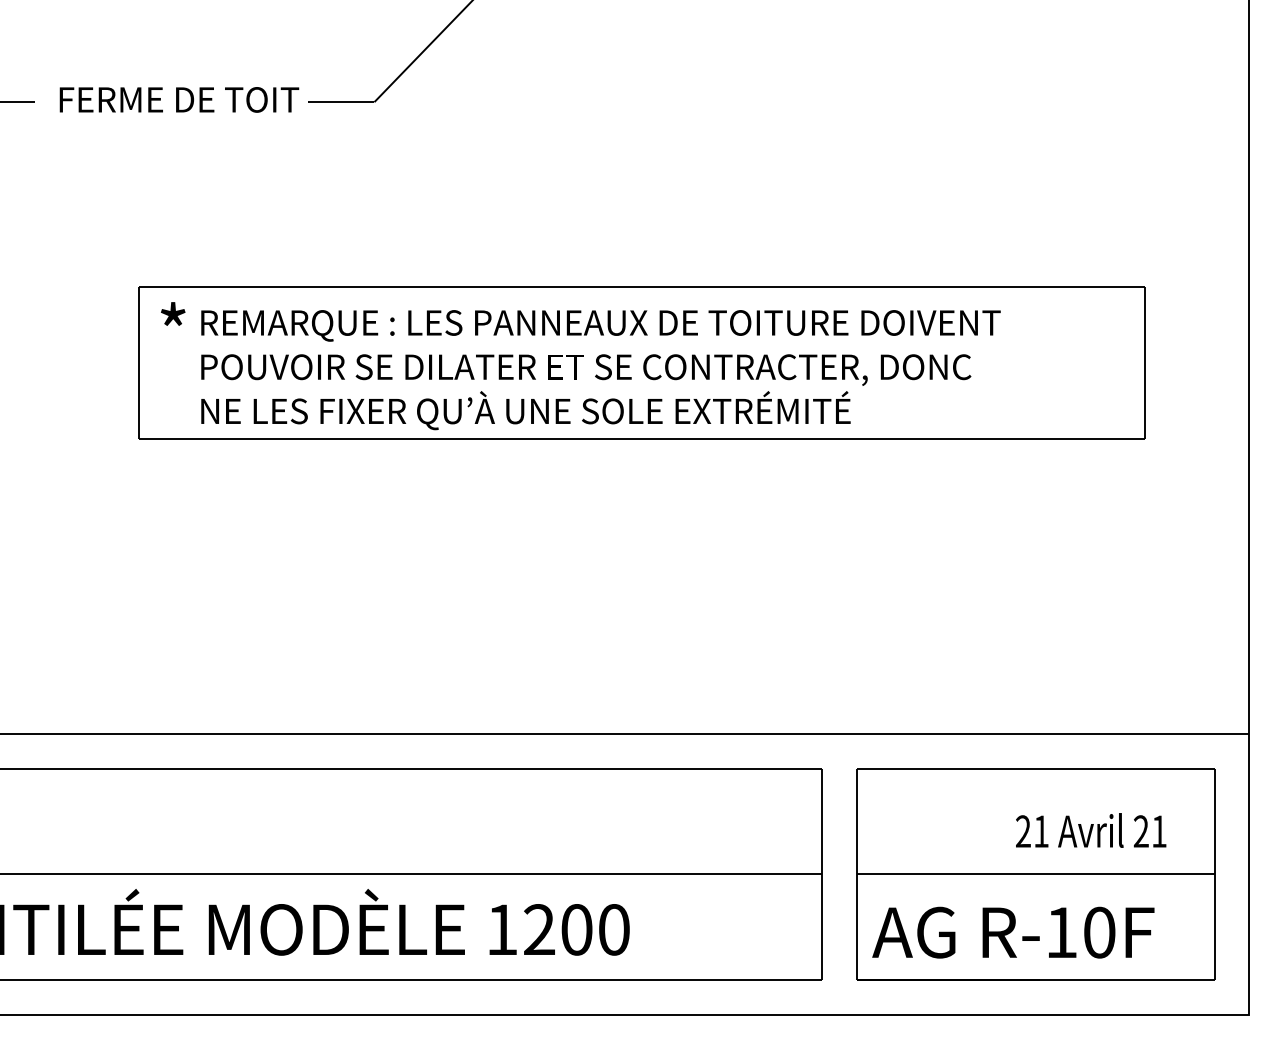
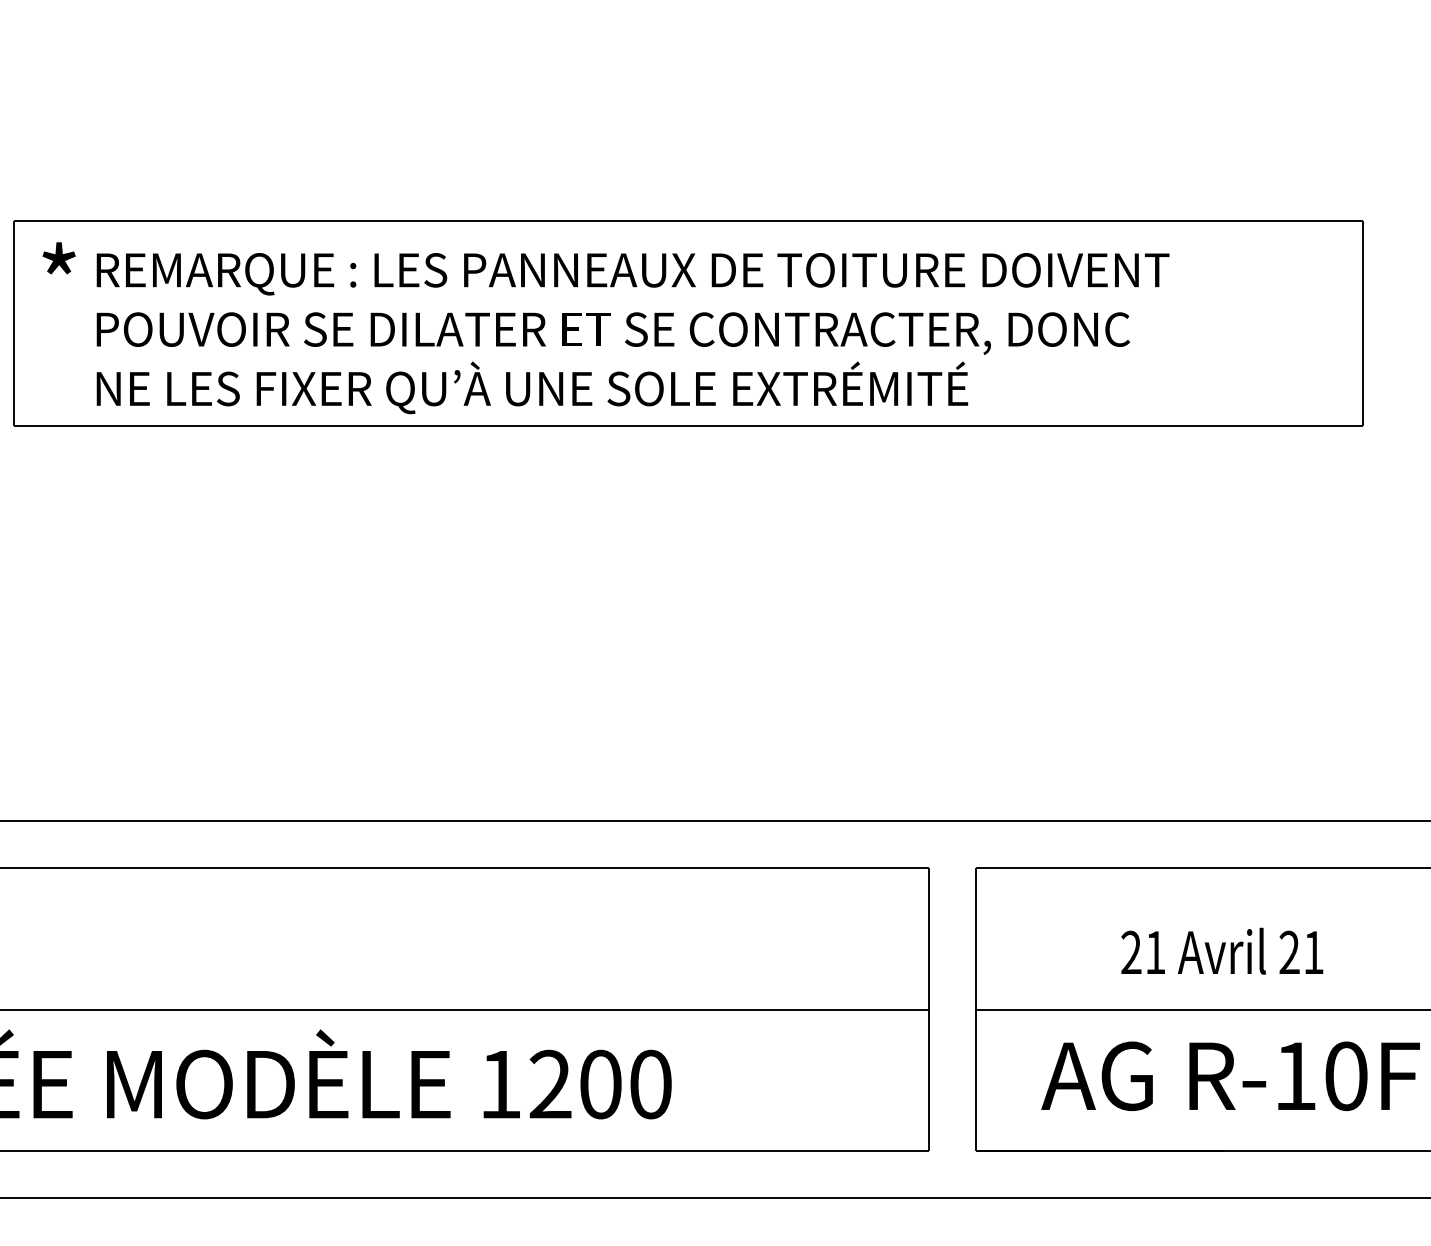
text: (1091, 830) -> (1222, 951), moved
text: (1013, 932) -> (1230, 1076), moved

